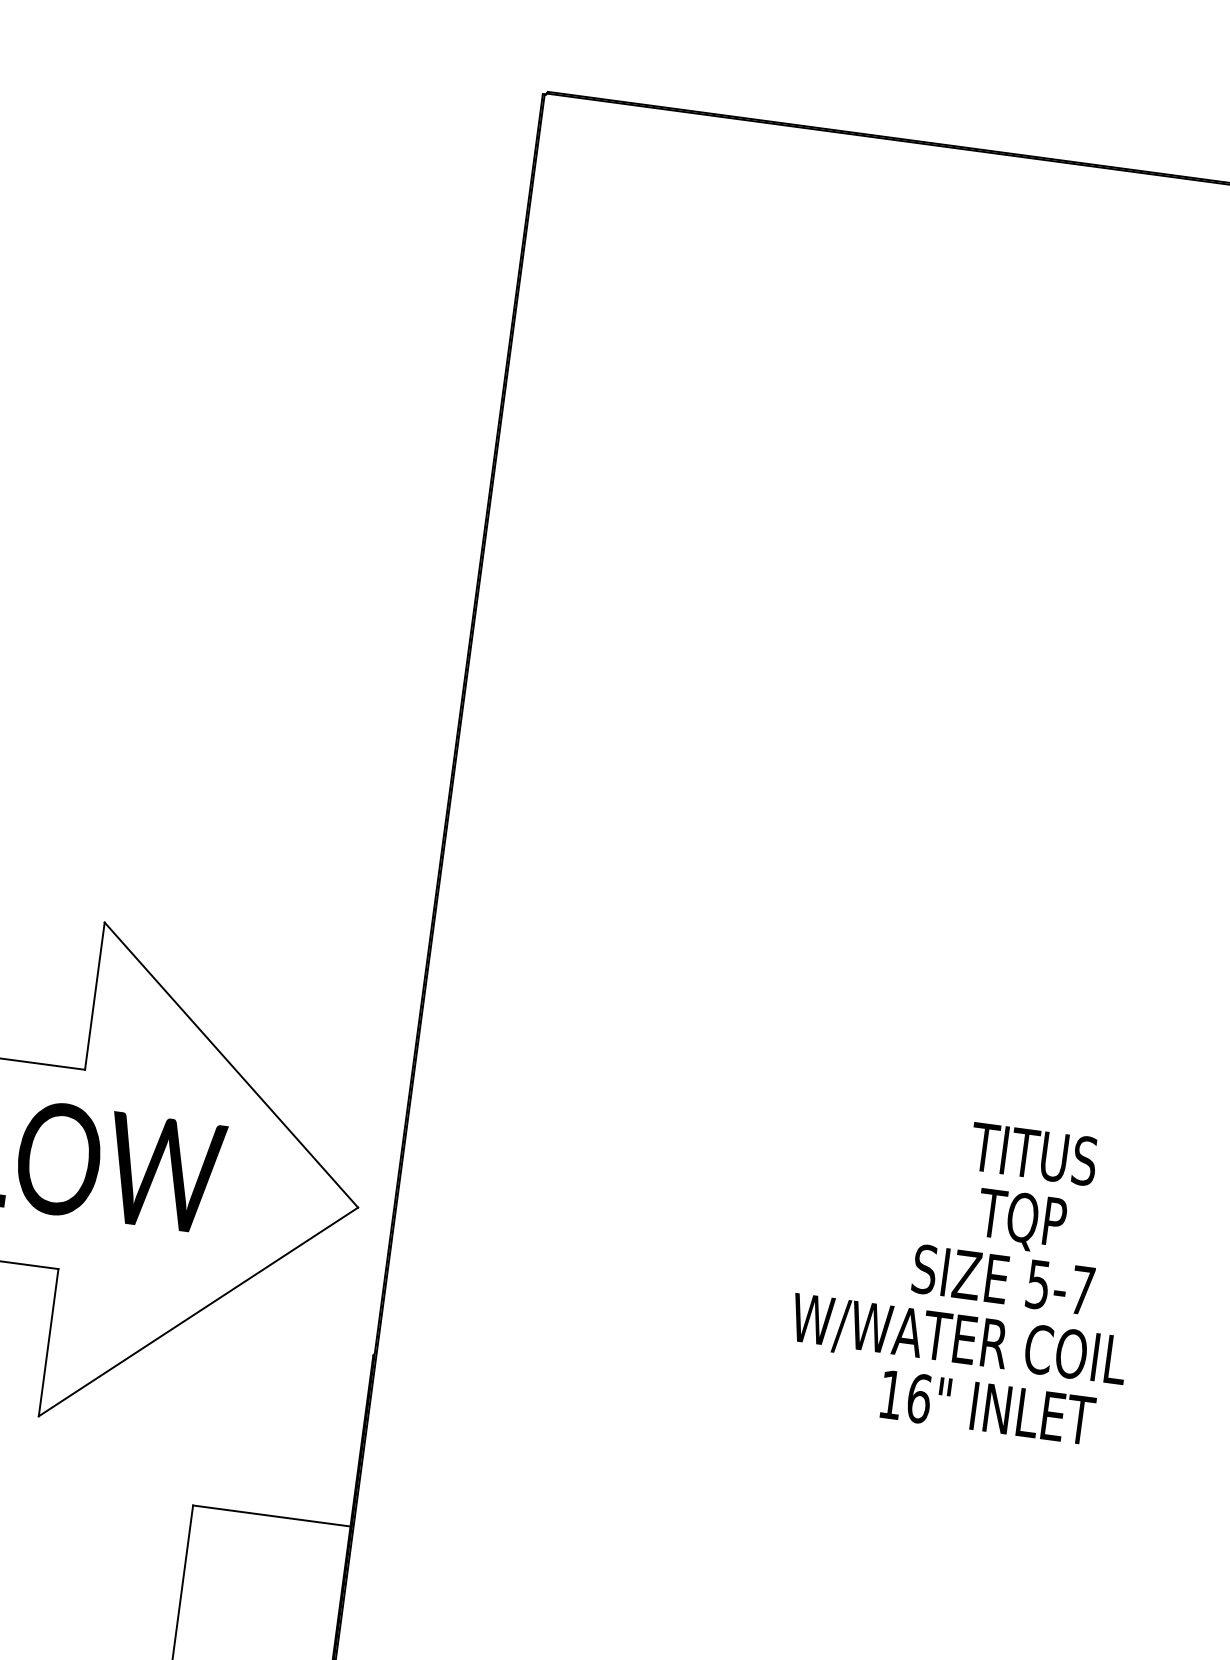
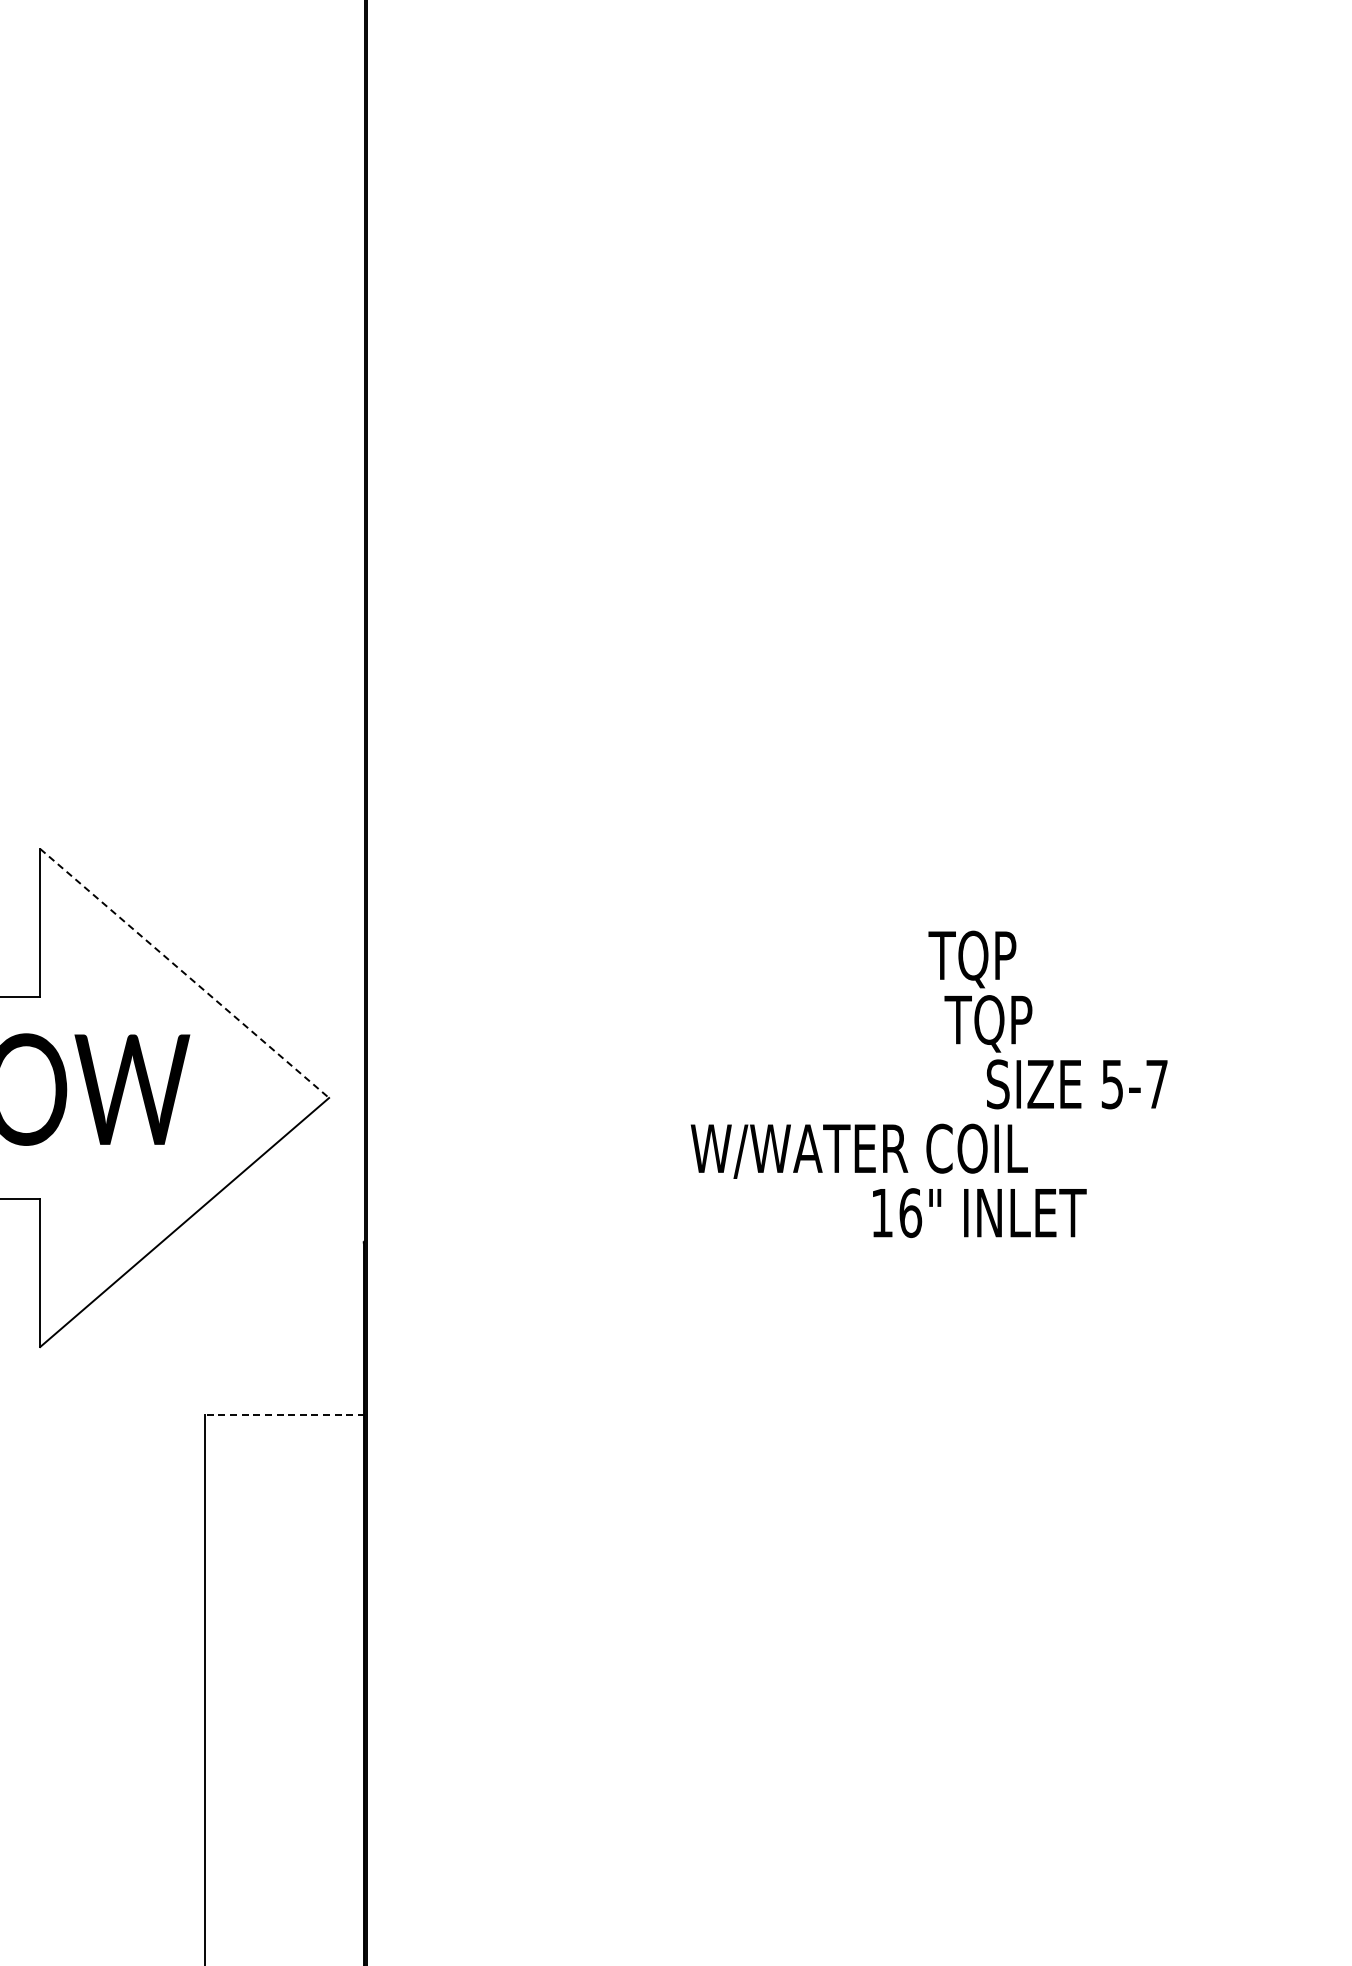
line: (231, 1065) -> (184, 973), solid -> dashed
text: (1047, 1159) -> (1006, 959), TITUS -> TQP
text: (1002, 1280) -> (1076, 1084), moved
text: (958, 1340) -> (858, 1150), moved
line: (271, 1516) -> (284, 1415), solid -> dashed

